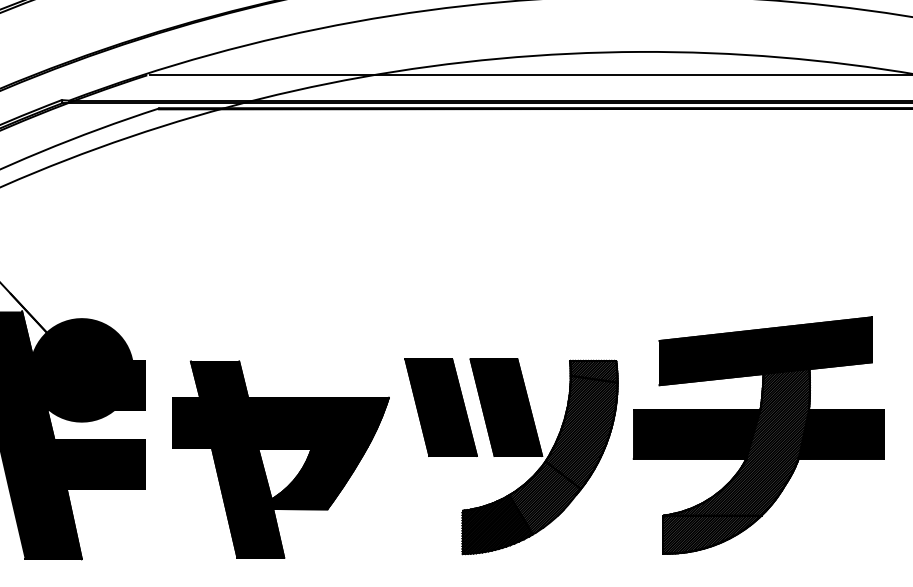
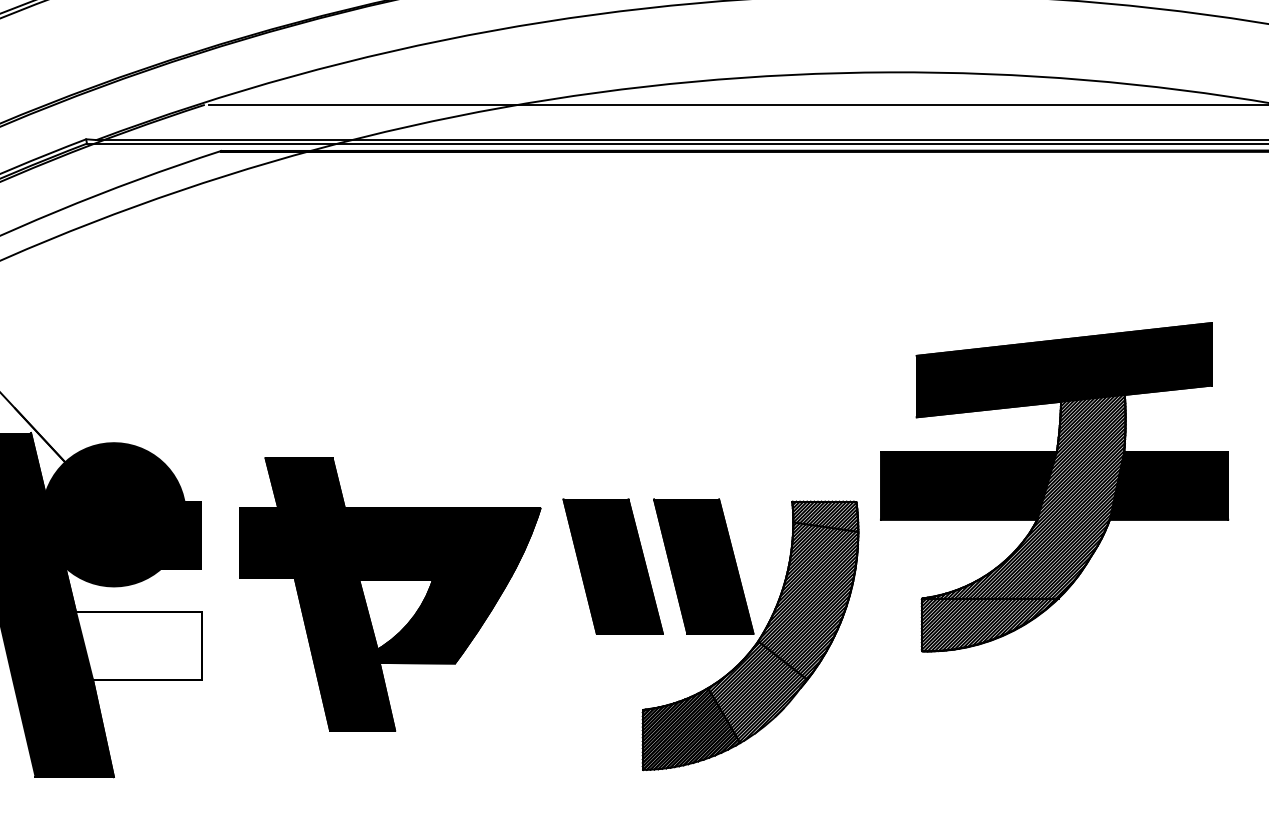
part: (758, 435) -> (1054, 487), moved
part: (280, 459) -> (389, 594), moved
fill: (99, 464) -> (138, 645), removed

